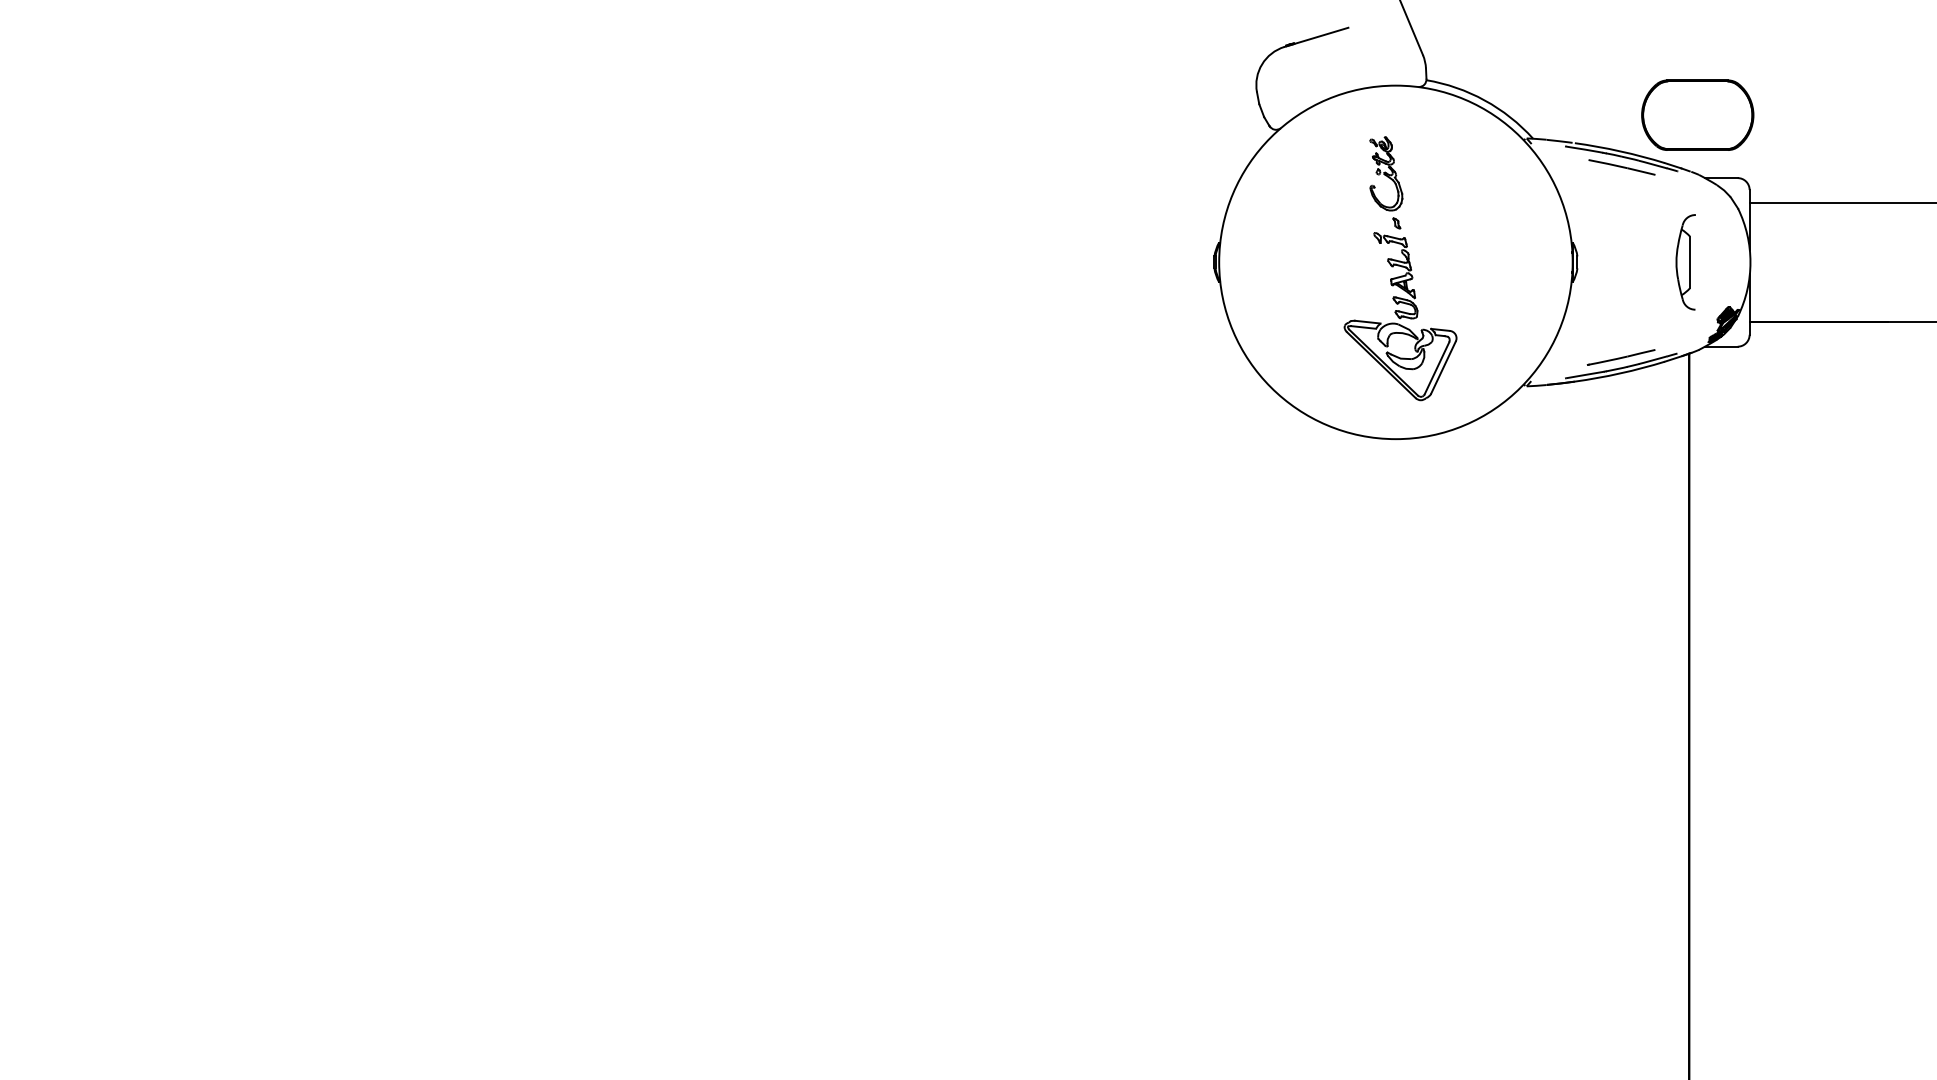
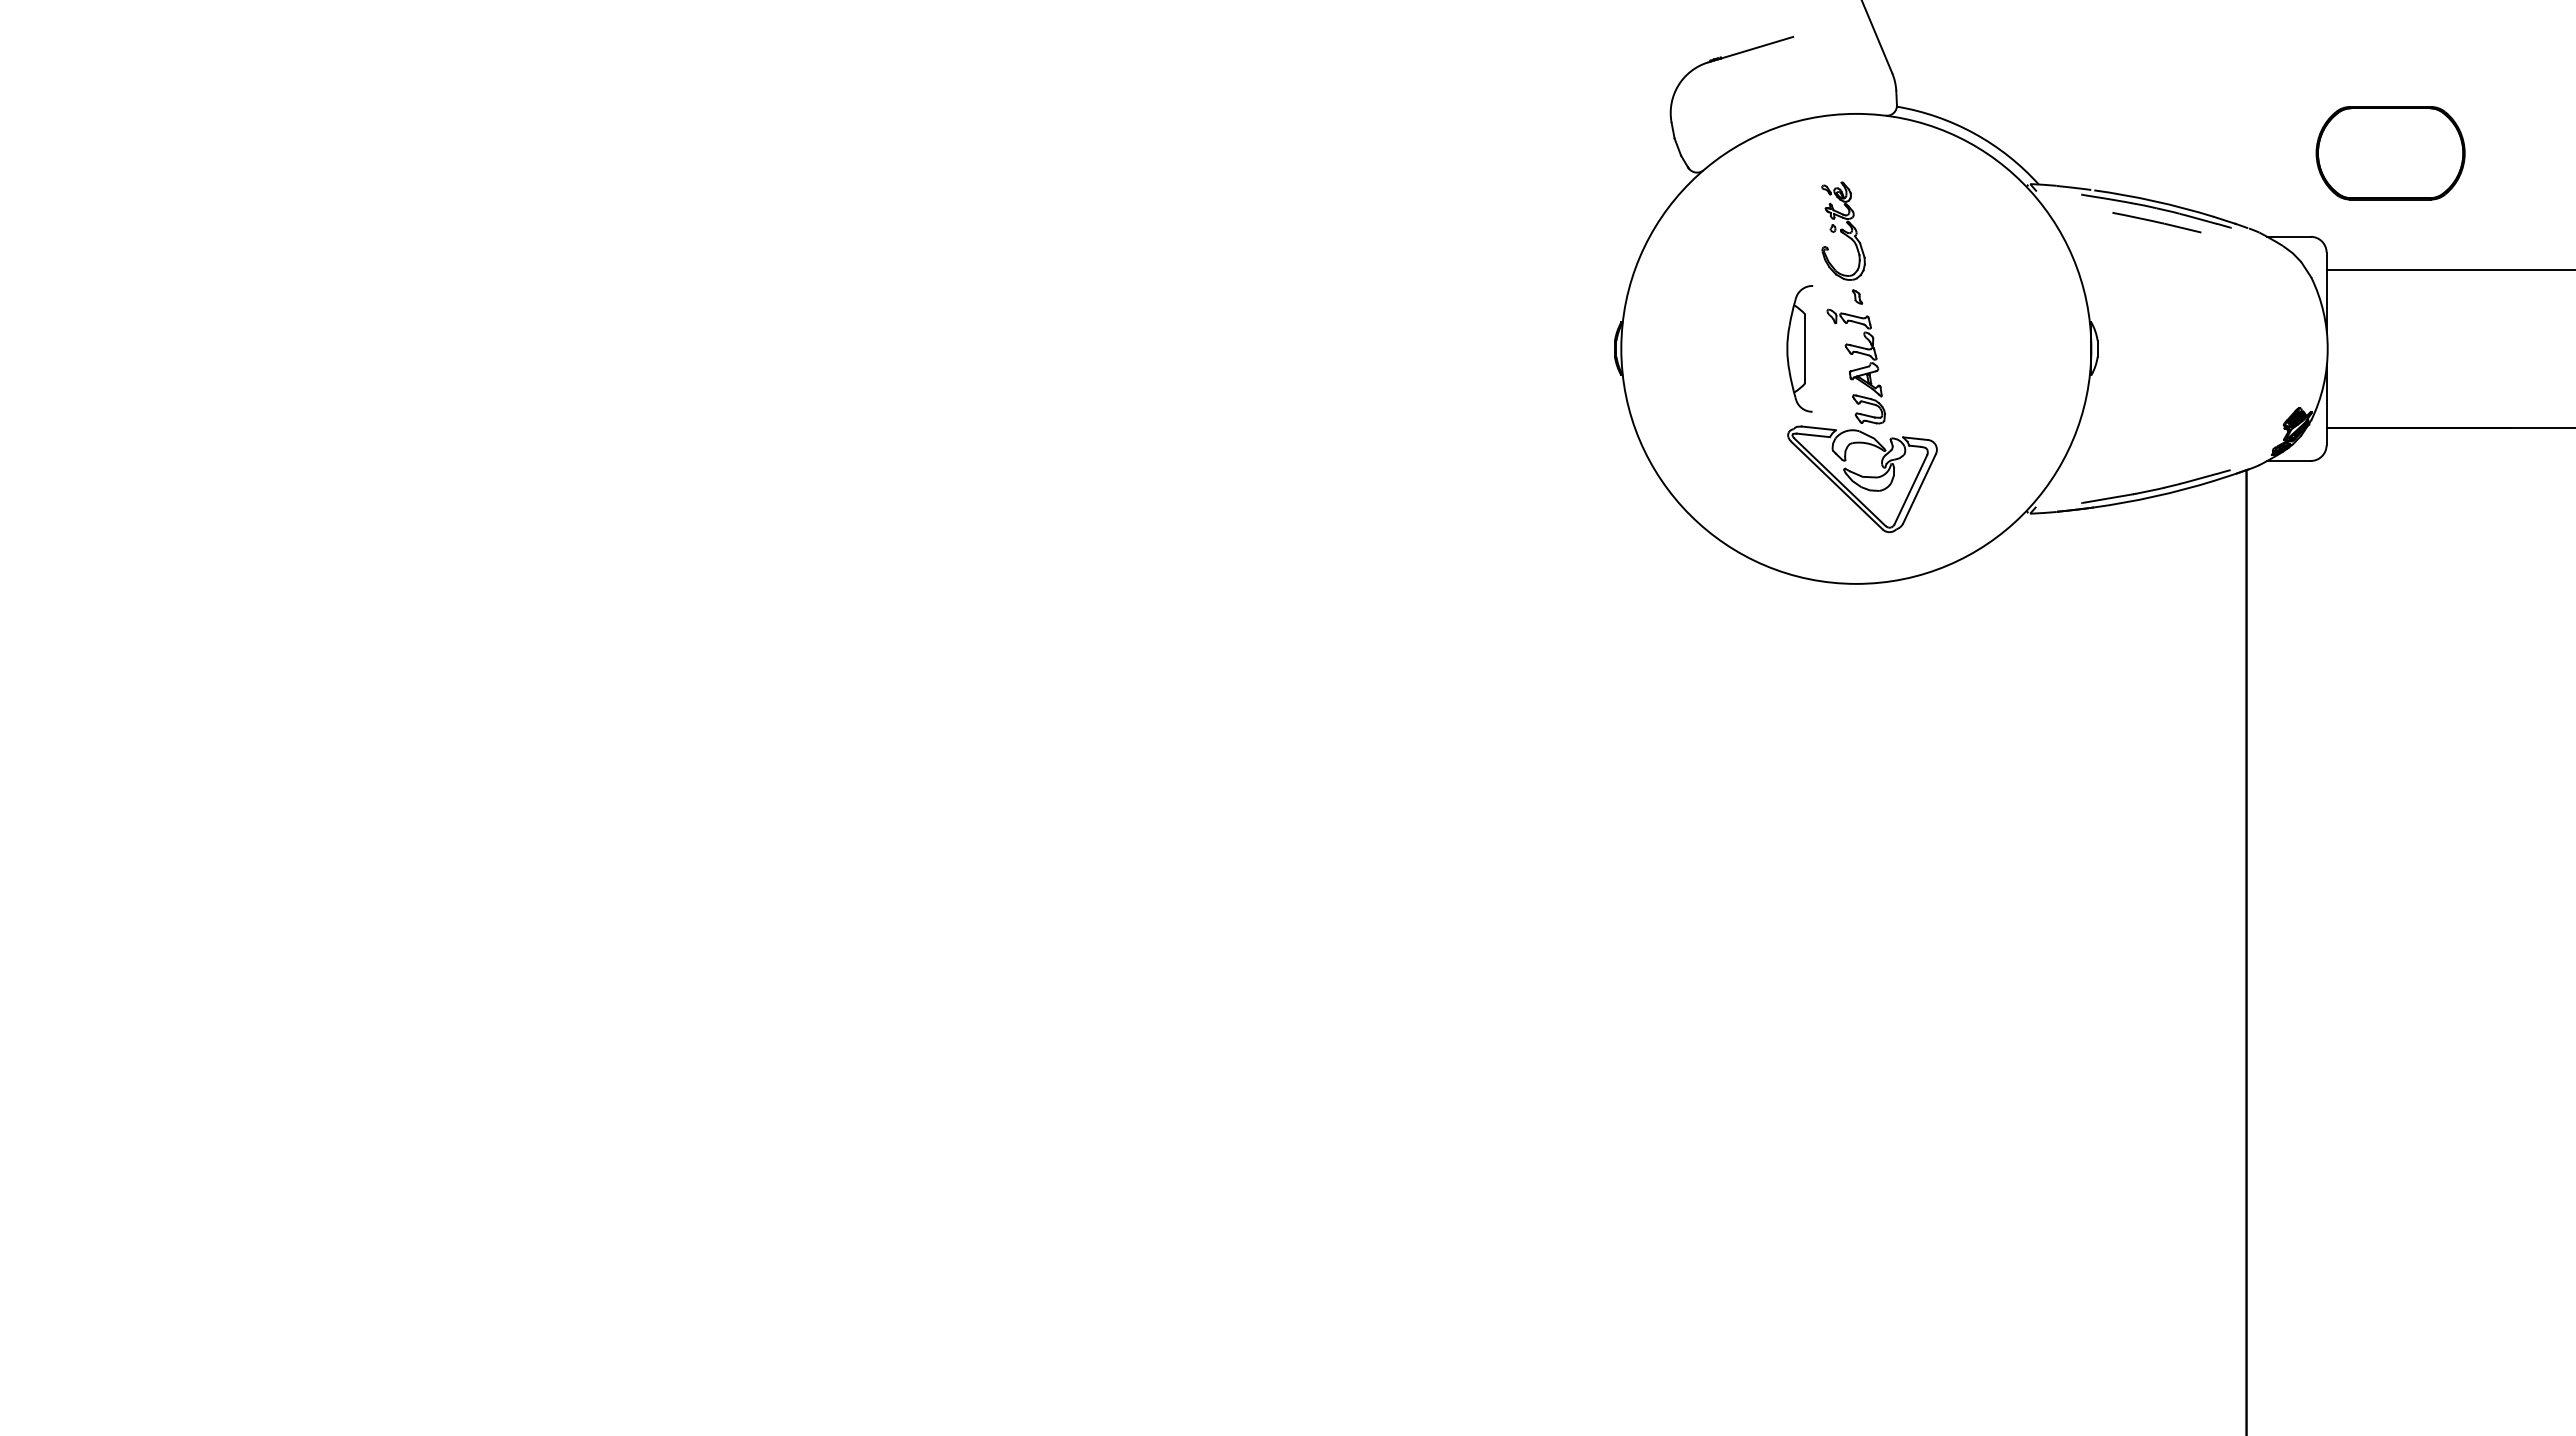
part: (1697, 115) -> (2390, 153), moved
part: (1685, 262) -> (1799, 348), moved
line: (1620, 357) -> (2155, 475), removed

